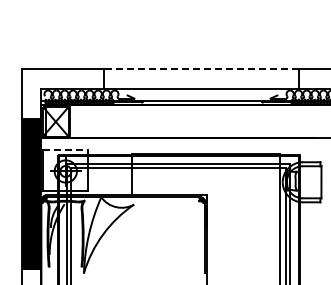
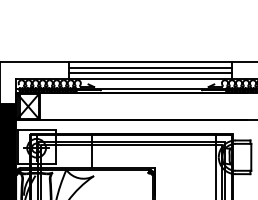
line: (200, 69) -> (149, 62), dashed -> solid
line: (201, 75) -> (150, 67), added
line: (201, 82) -> (150, 73), added
line: (65, 149) -> (36, 129), dashed -> solid

